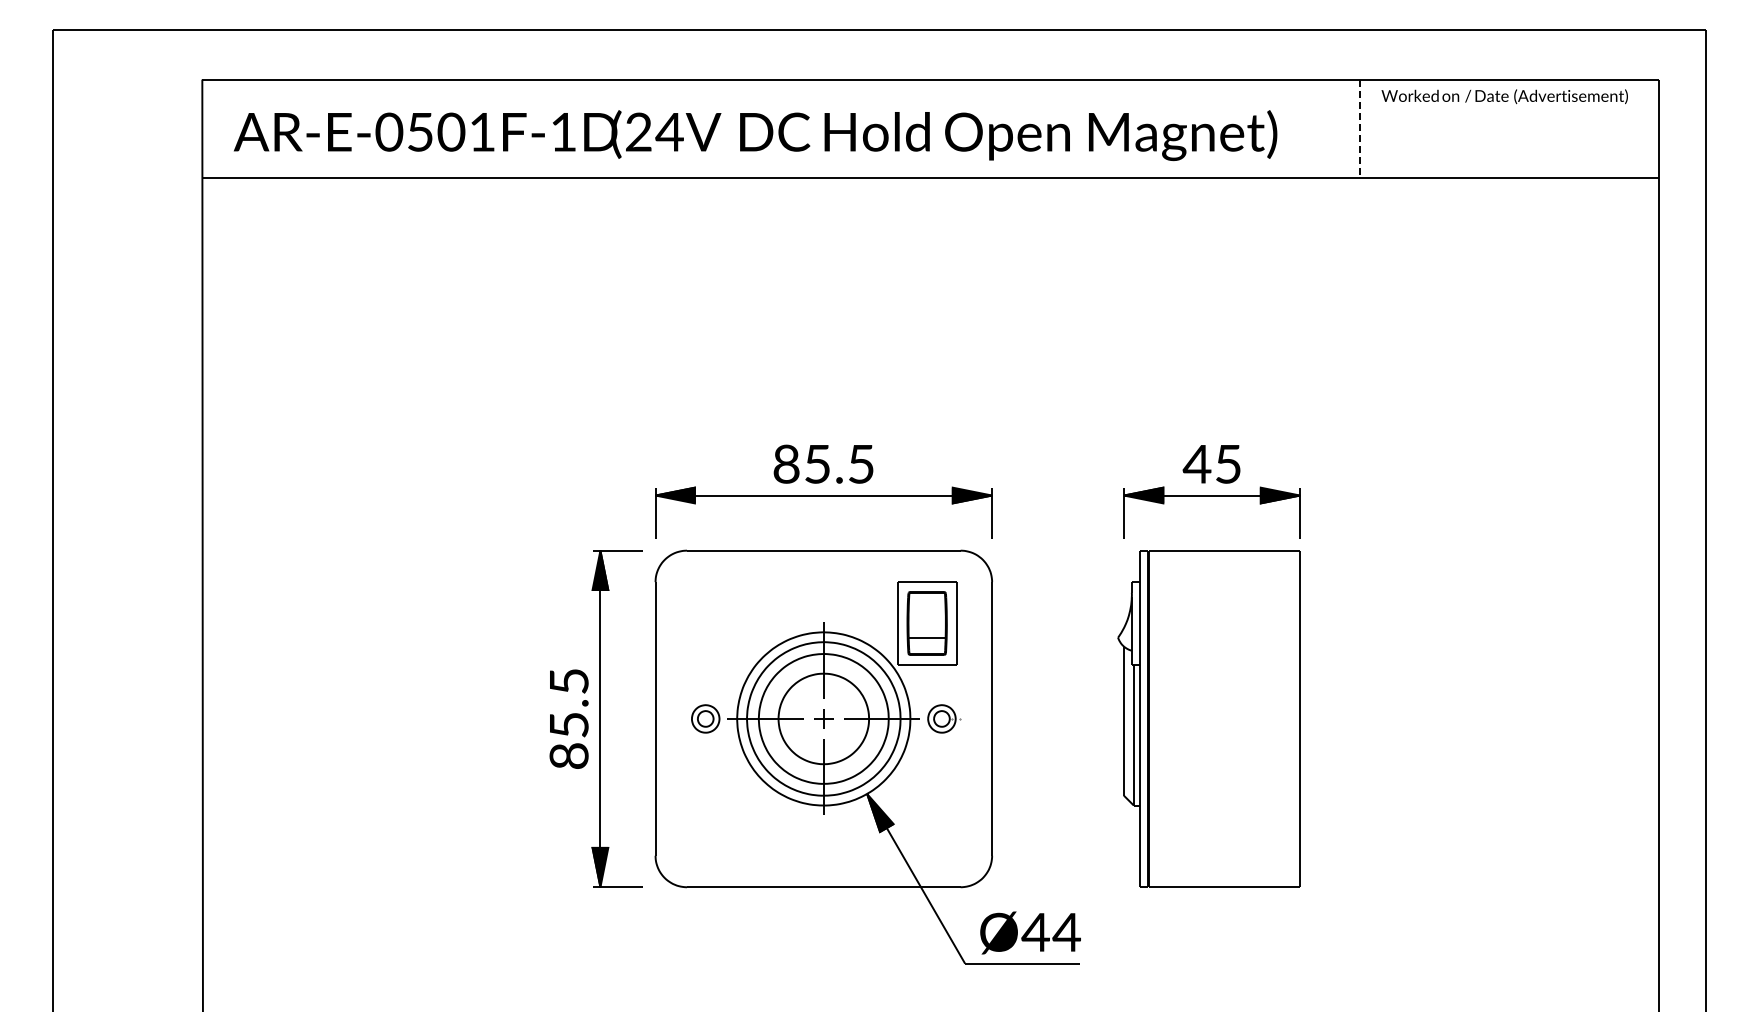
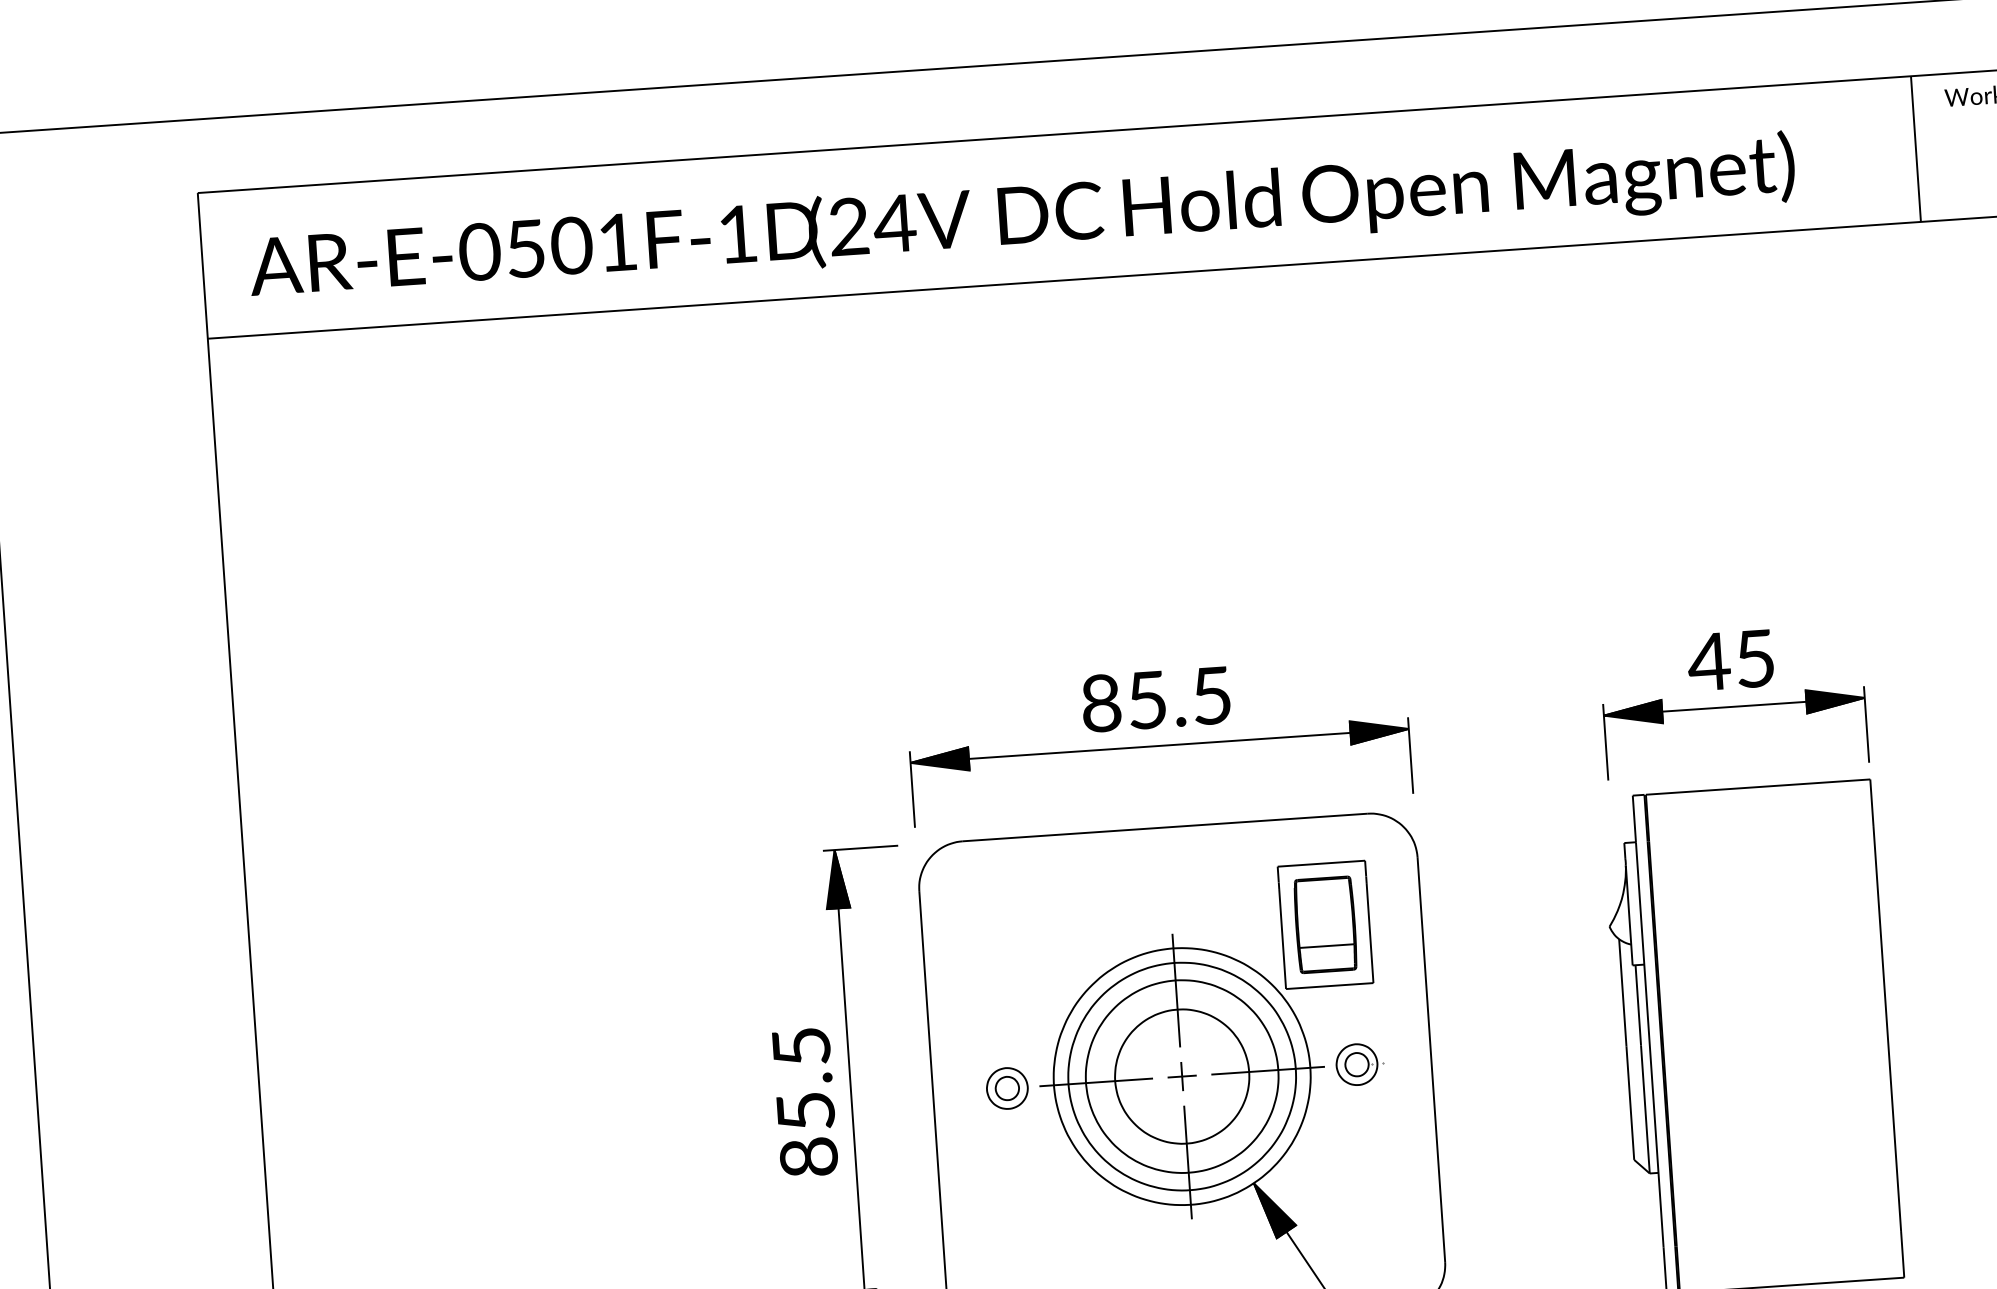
line: (1359, 129) -> (1915, 150), dashed -> solid

